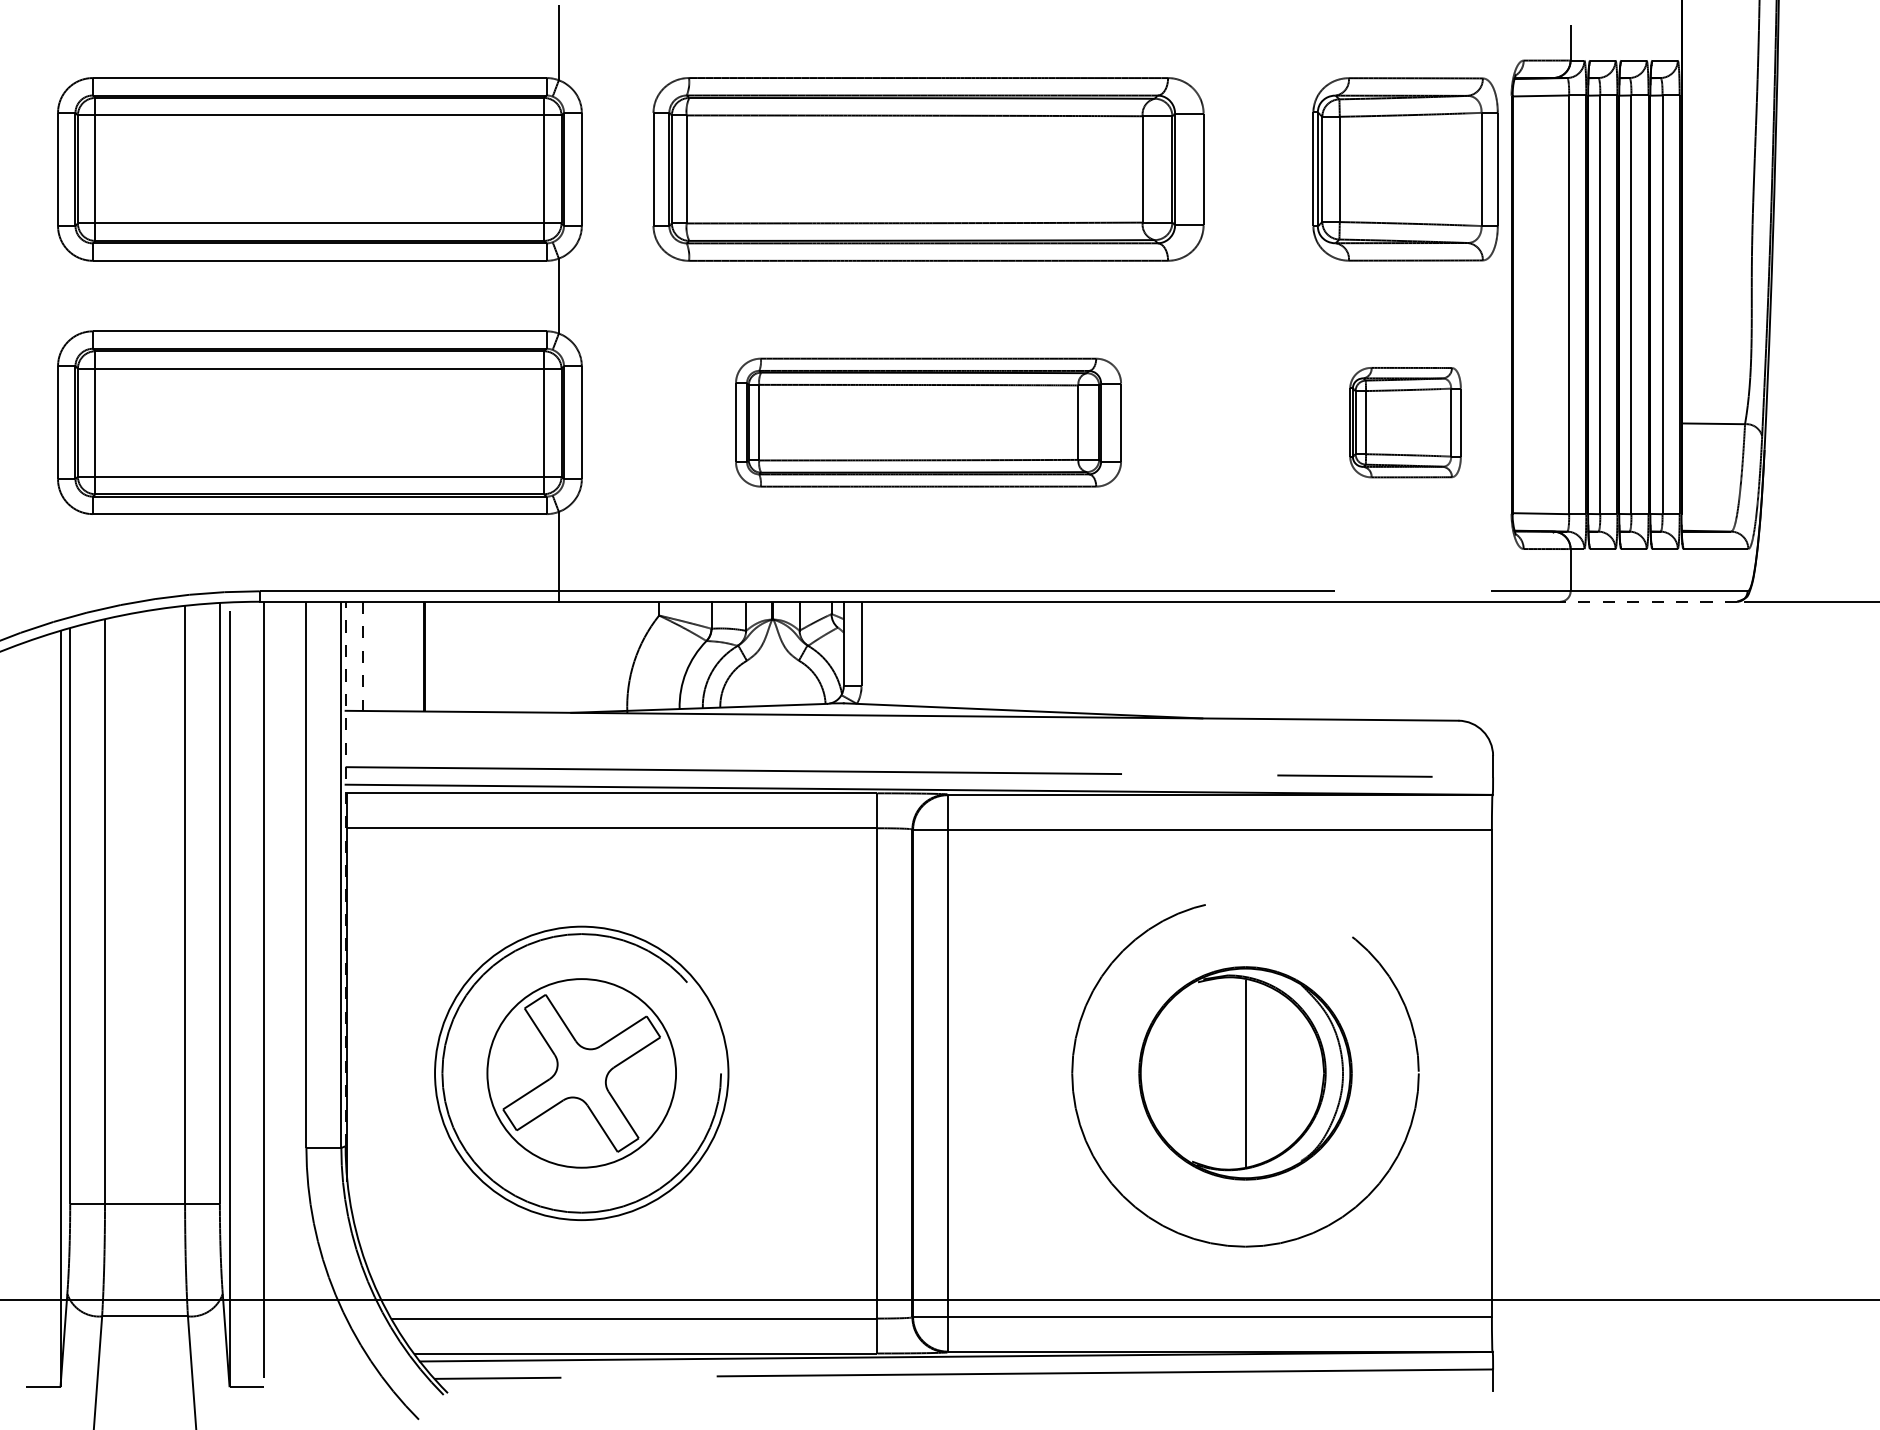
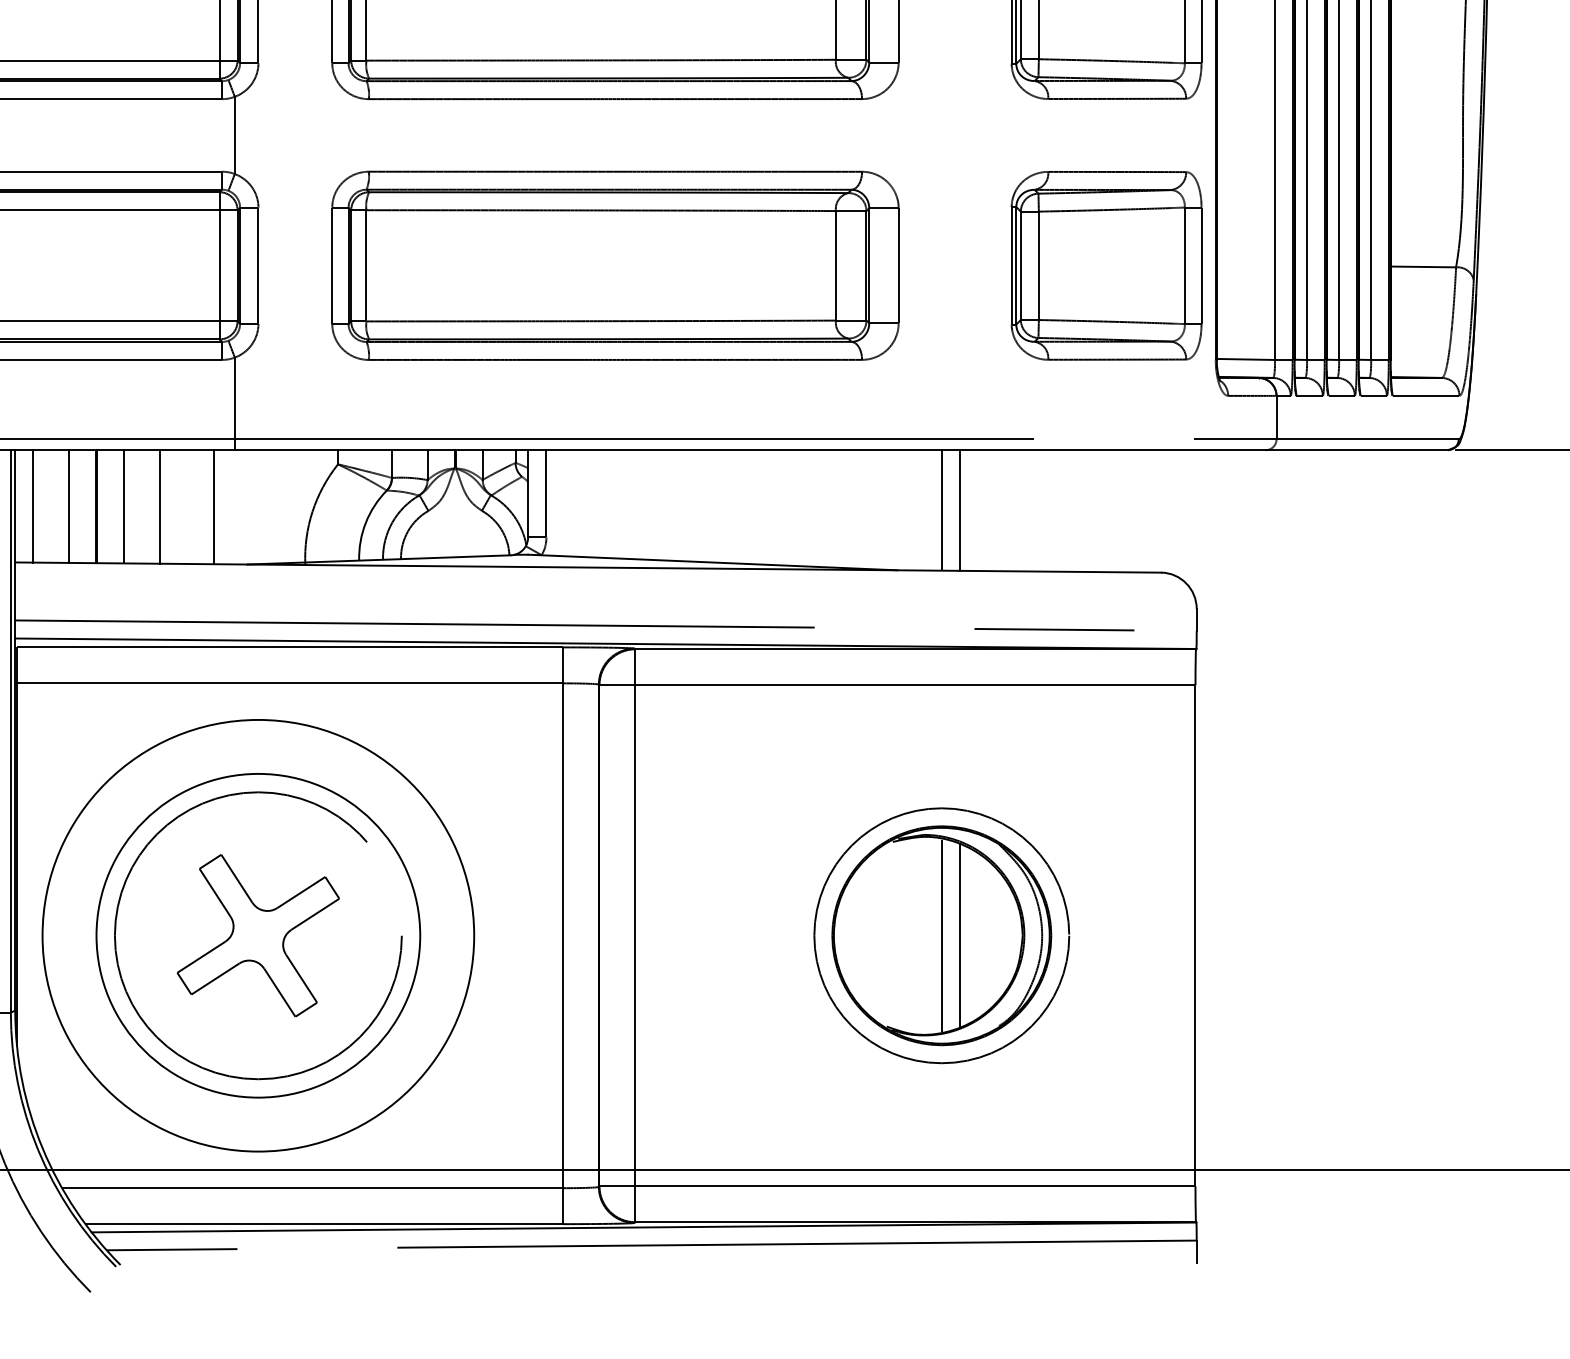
part: (928, 422) -> (615, 265), size x1.43
part: (1405, 422) -> (1106, 265), size x1.67
line: (1648, 601) -> (1356, 449), dashed -> solid
line: (363, 656) -> (33, 506), dashed -> solid
line: (397, 656) -> (68, 506), added
line: (451, 656) -> (124, 506), added
line: (486, 656) -> (160, 506), added
line: (538, 656) -> (213, 506), added
line: (1245, 659) -> (941, 509), added
line: (1263, 659) -> (960, 509), added
line: (345, 873) -> (15, 729), dashed -> solid
line: (1263, 1072) -> (960, 934), added
circle: (581, 1073) -> (258, 935), size x1.43
circle: (581, 1073) -> (258, 935), size x1.67
circle: (1245, 1073) -> (941, 935), size x0.71

